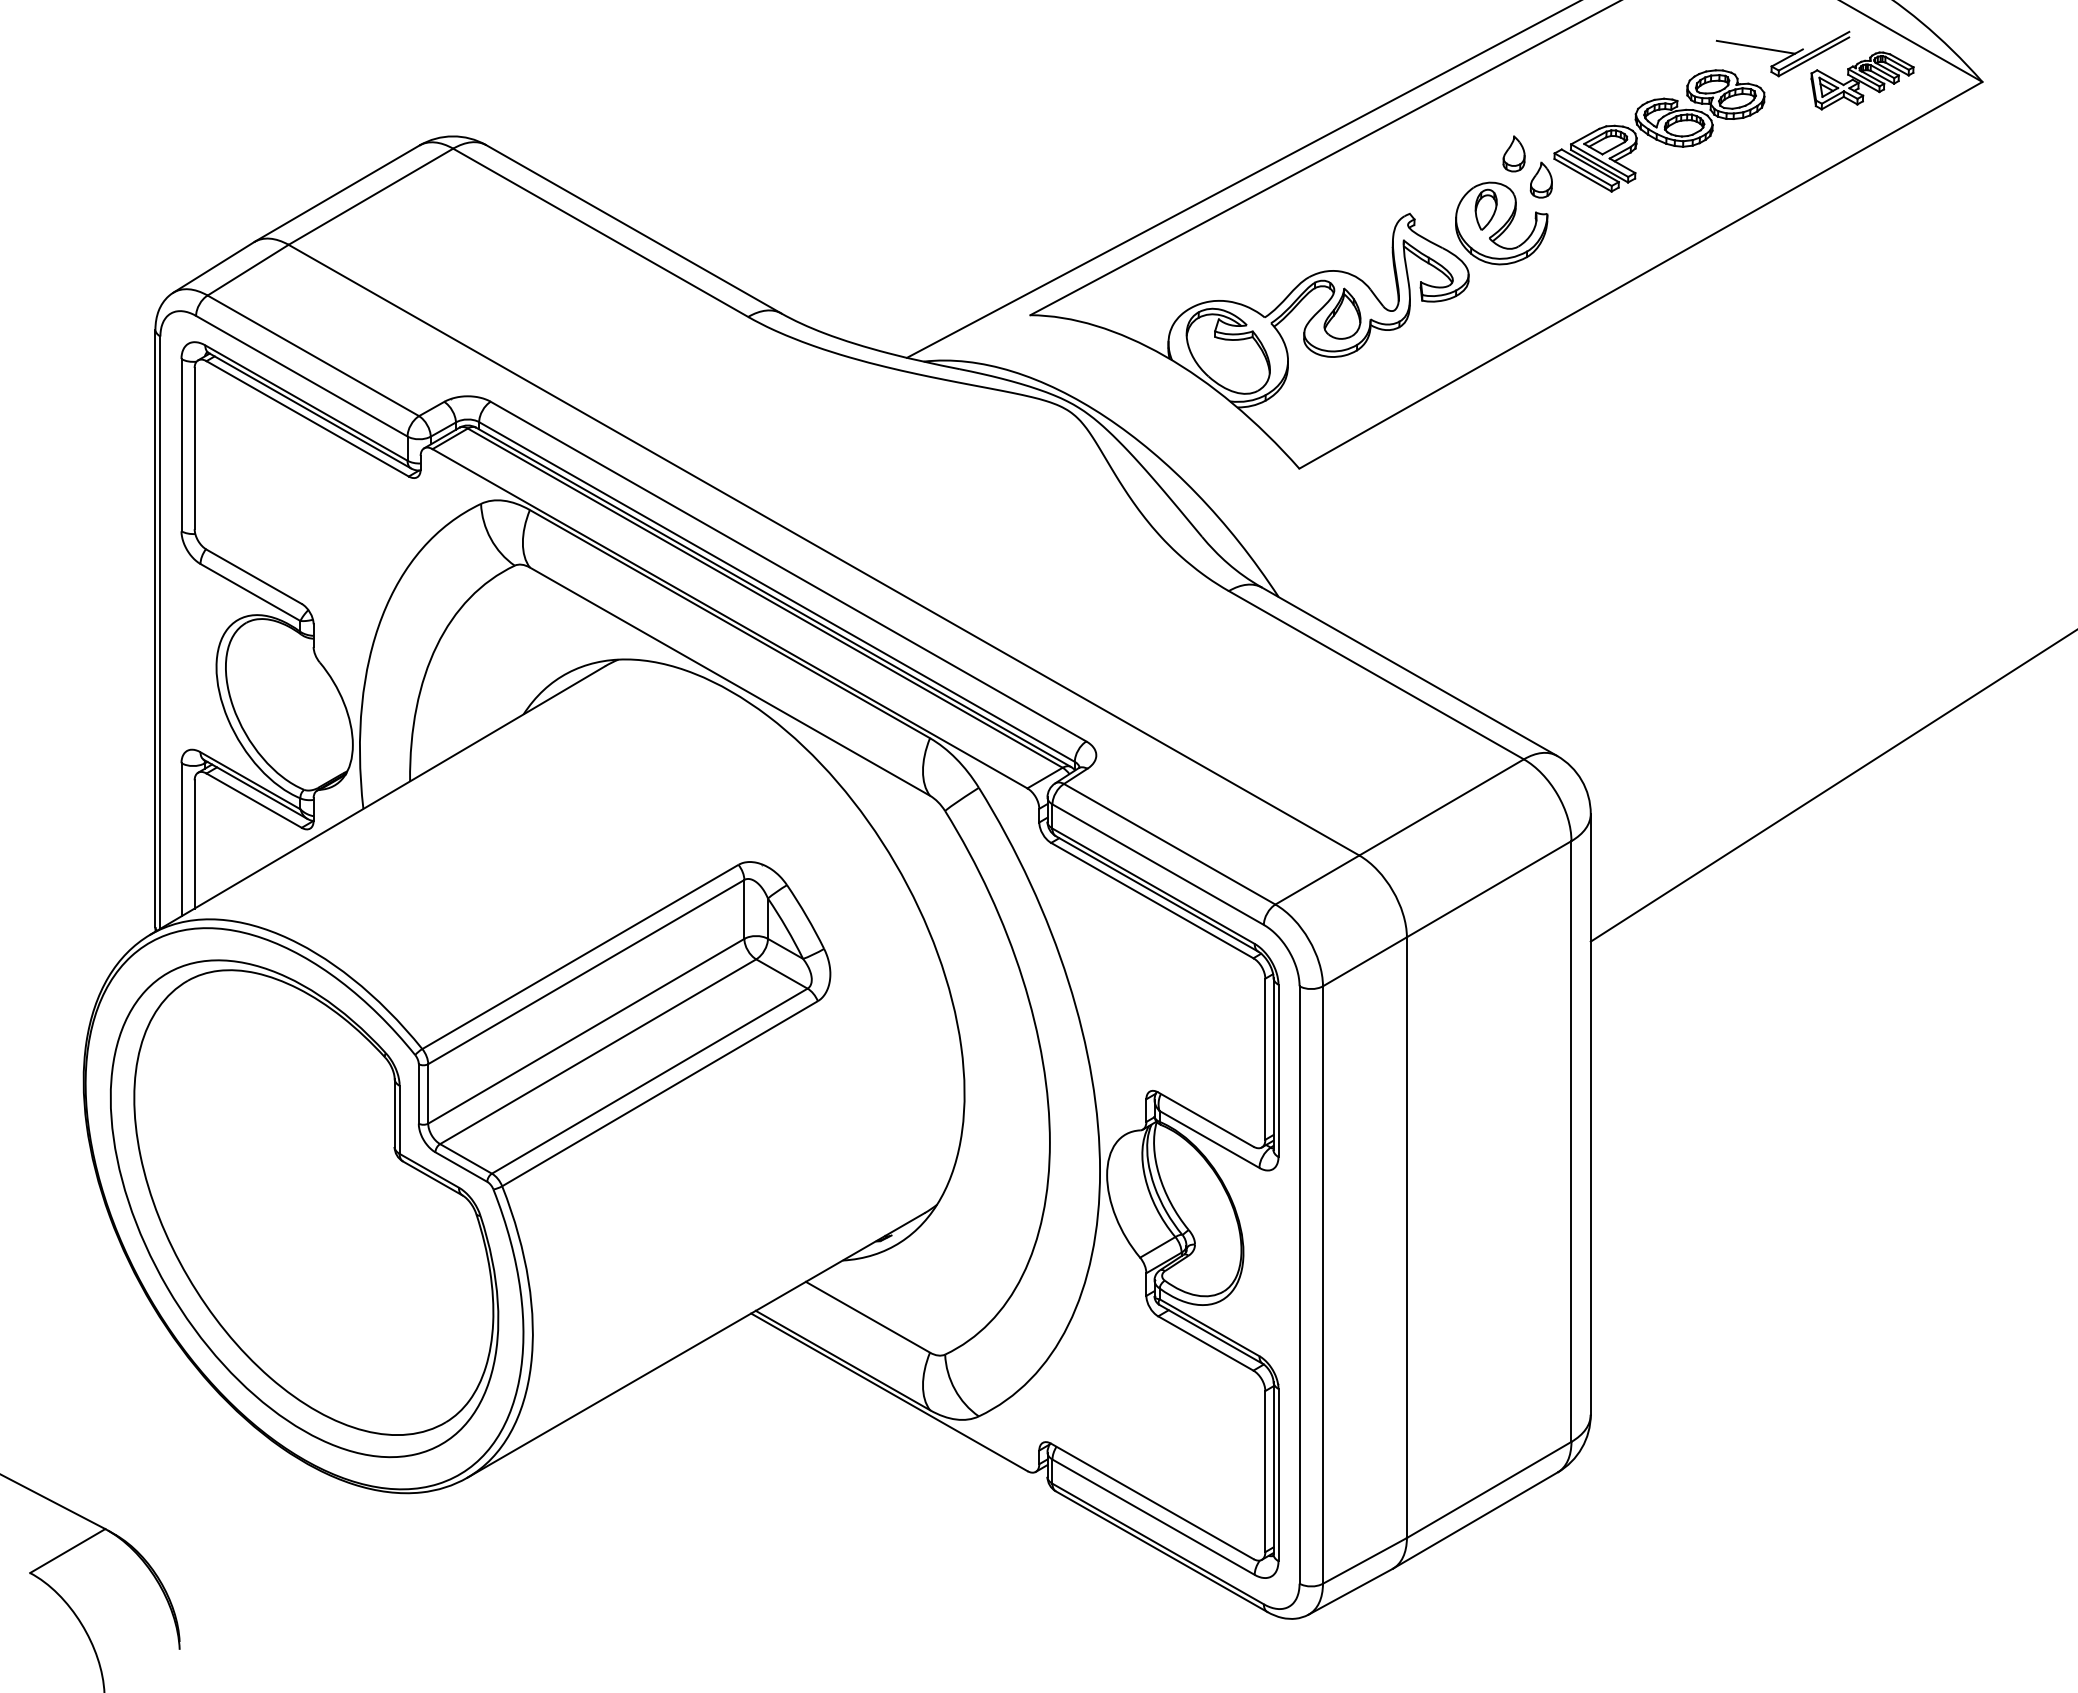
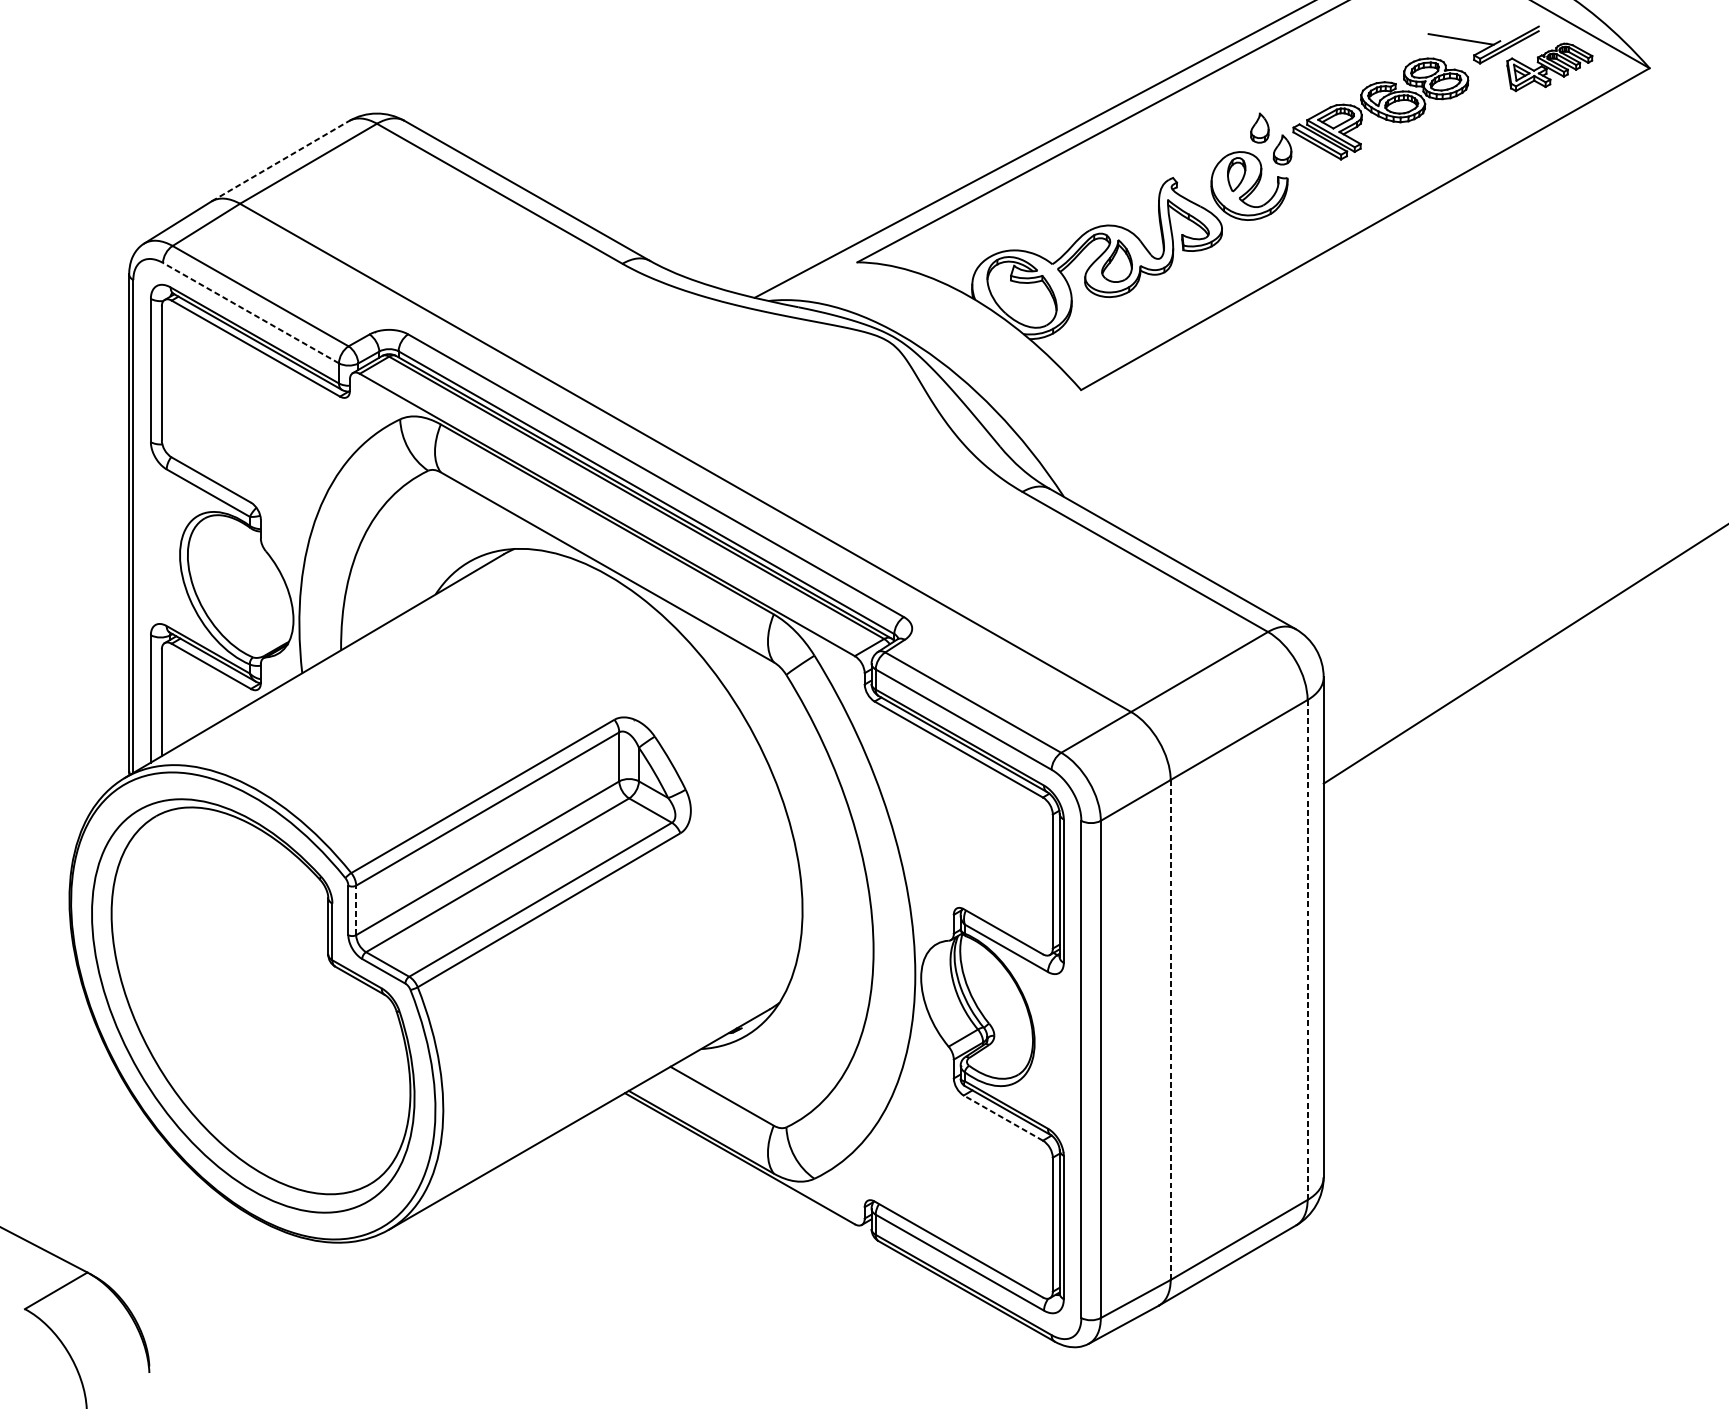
line: (337, 193) -> (280, 161), solid -> dashed
line: (301, 376) -> (250, 313), solid -> dashed
line: (428, 1093) -> (356, 910), solid -> dashed
line: (1571, 1141) -> (1307, 949), solid -> dashed
line: (1406, 1237) -> (1170, 1029), solid -> dashed
line: (1205, 1343) -> (1003, 1118), solid -> dashed

